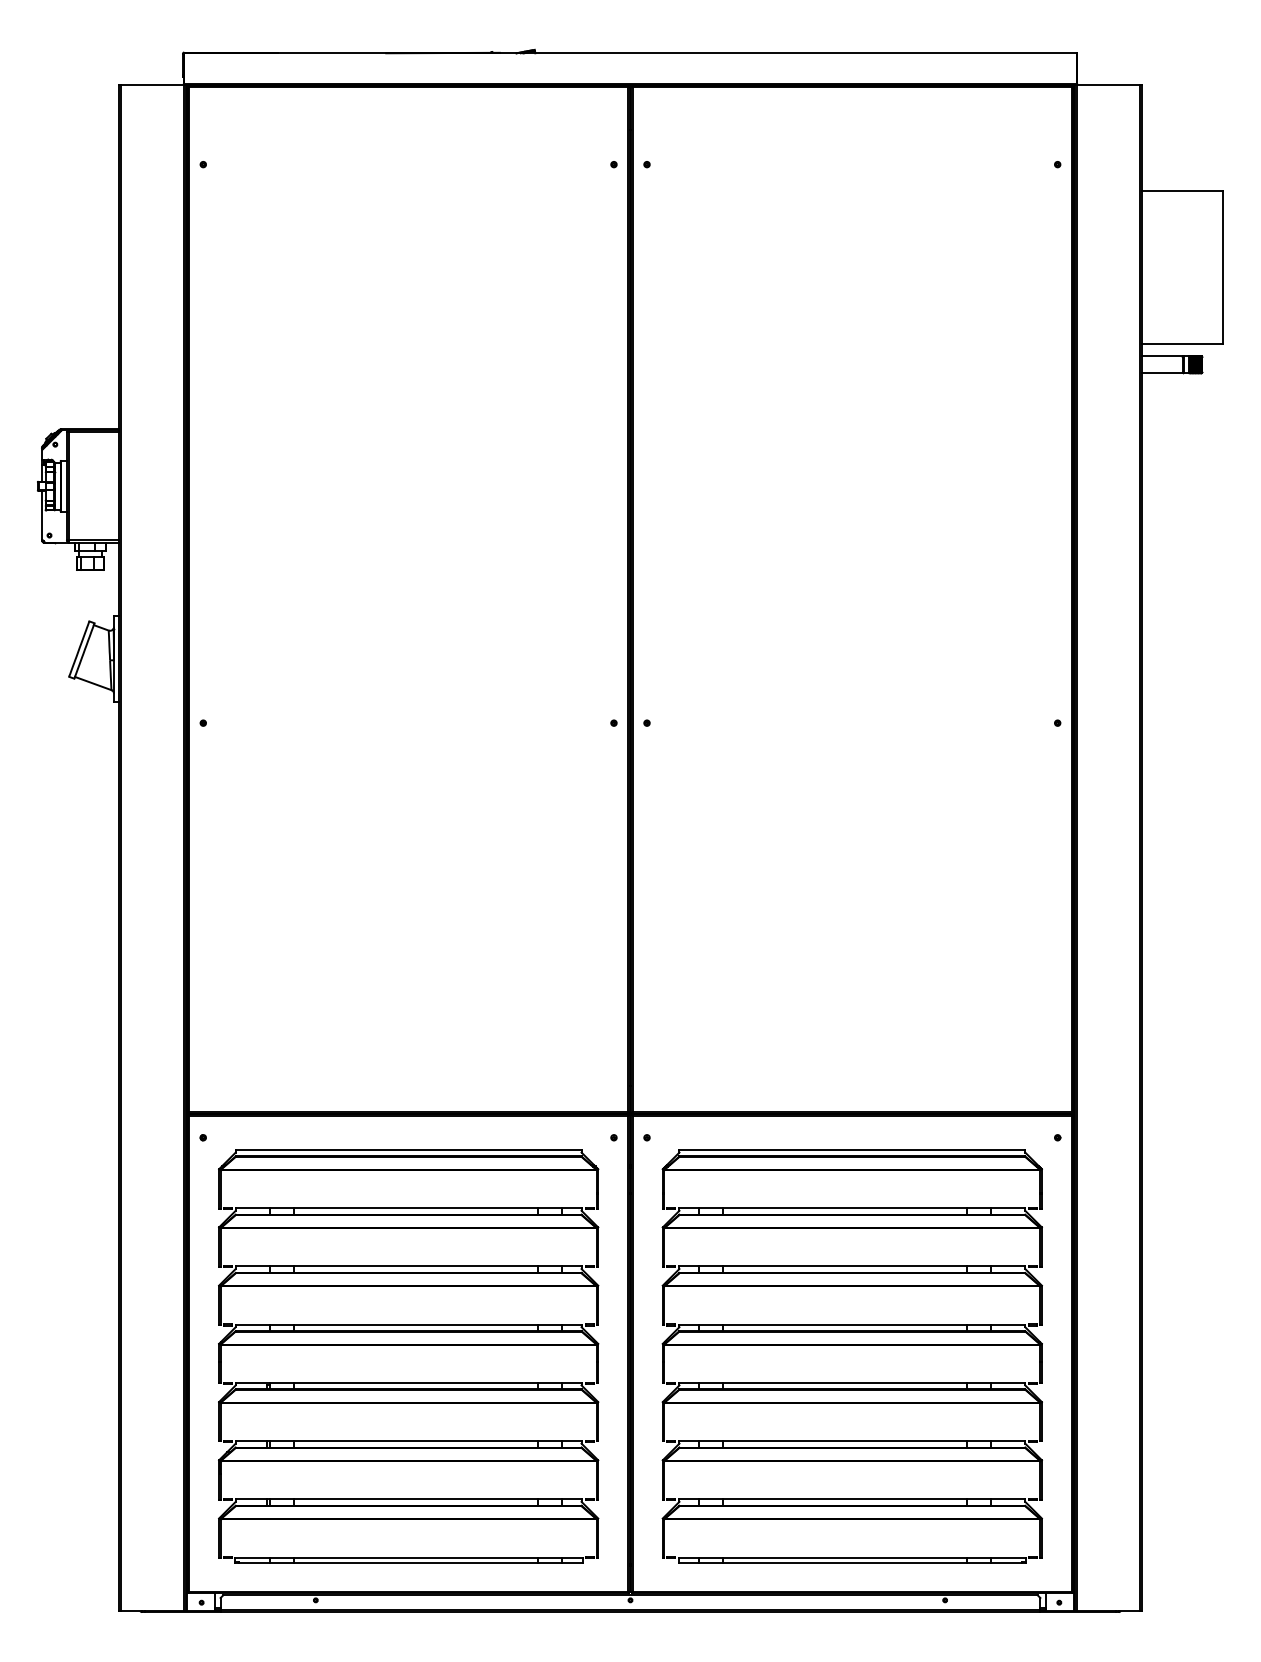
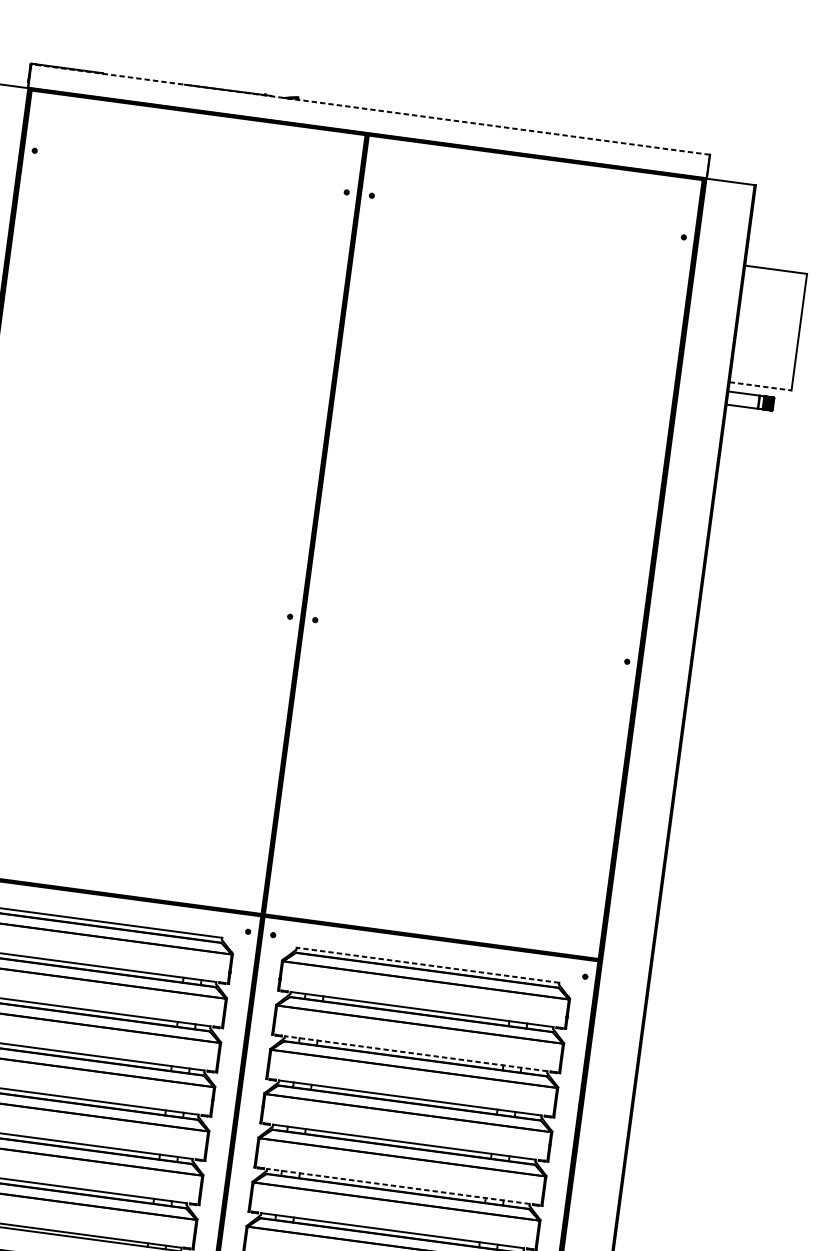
line: (630, 53) -> (370, 109), solid -> dashed
line: (1182, 343) -> (760, 385), solid -> dashed
line: (852, 1150) -> (428, 965), solid -> dashed
line: (852, 1266) -> (416, 1053), solid -> dashed
line: (852, 1441) -> (398, 1186), solid -> dashed

